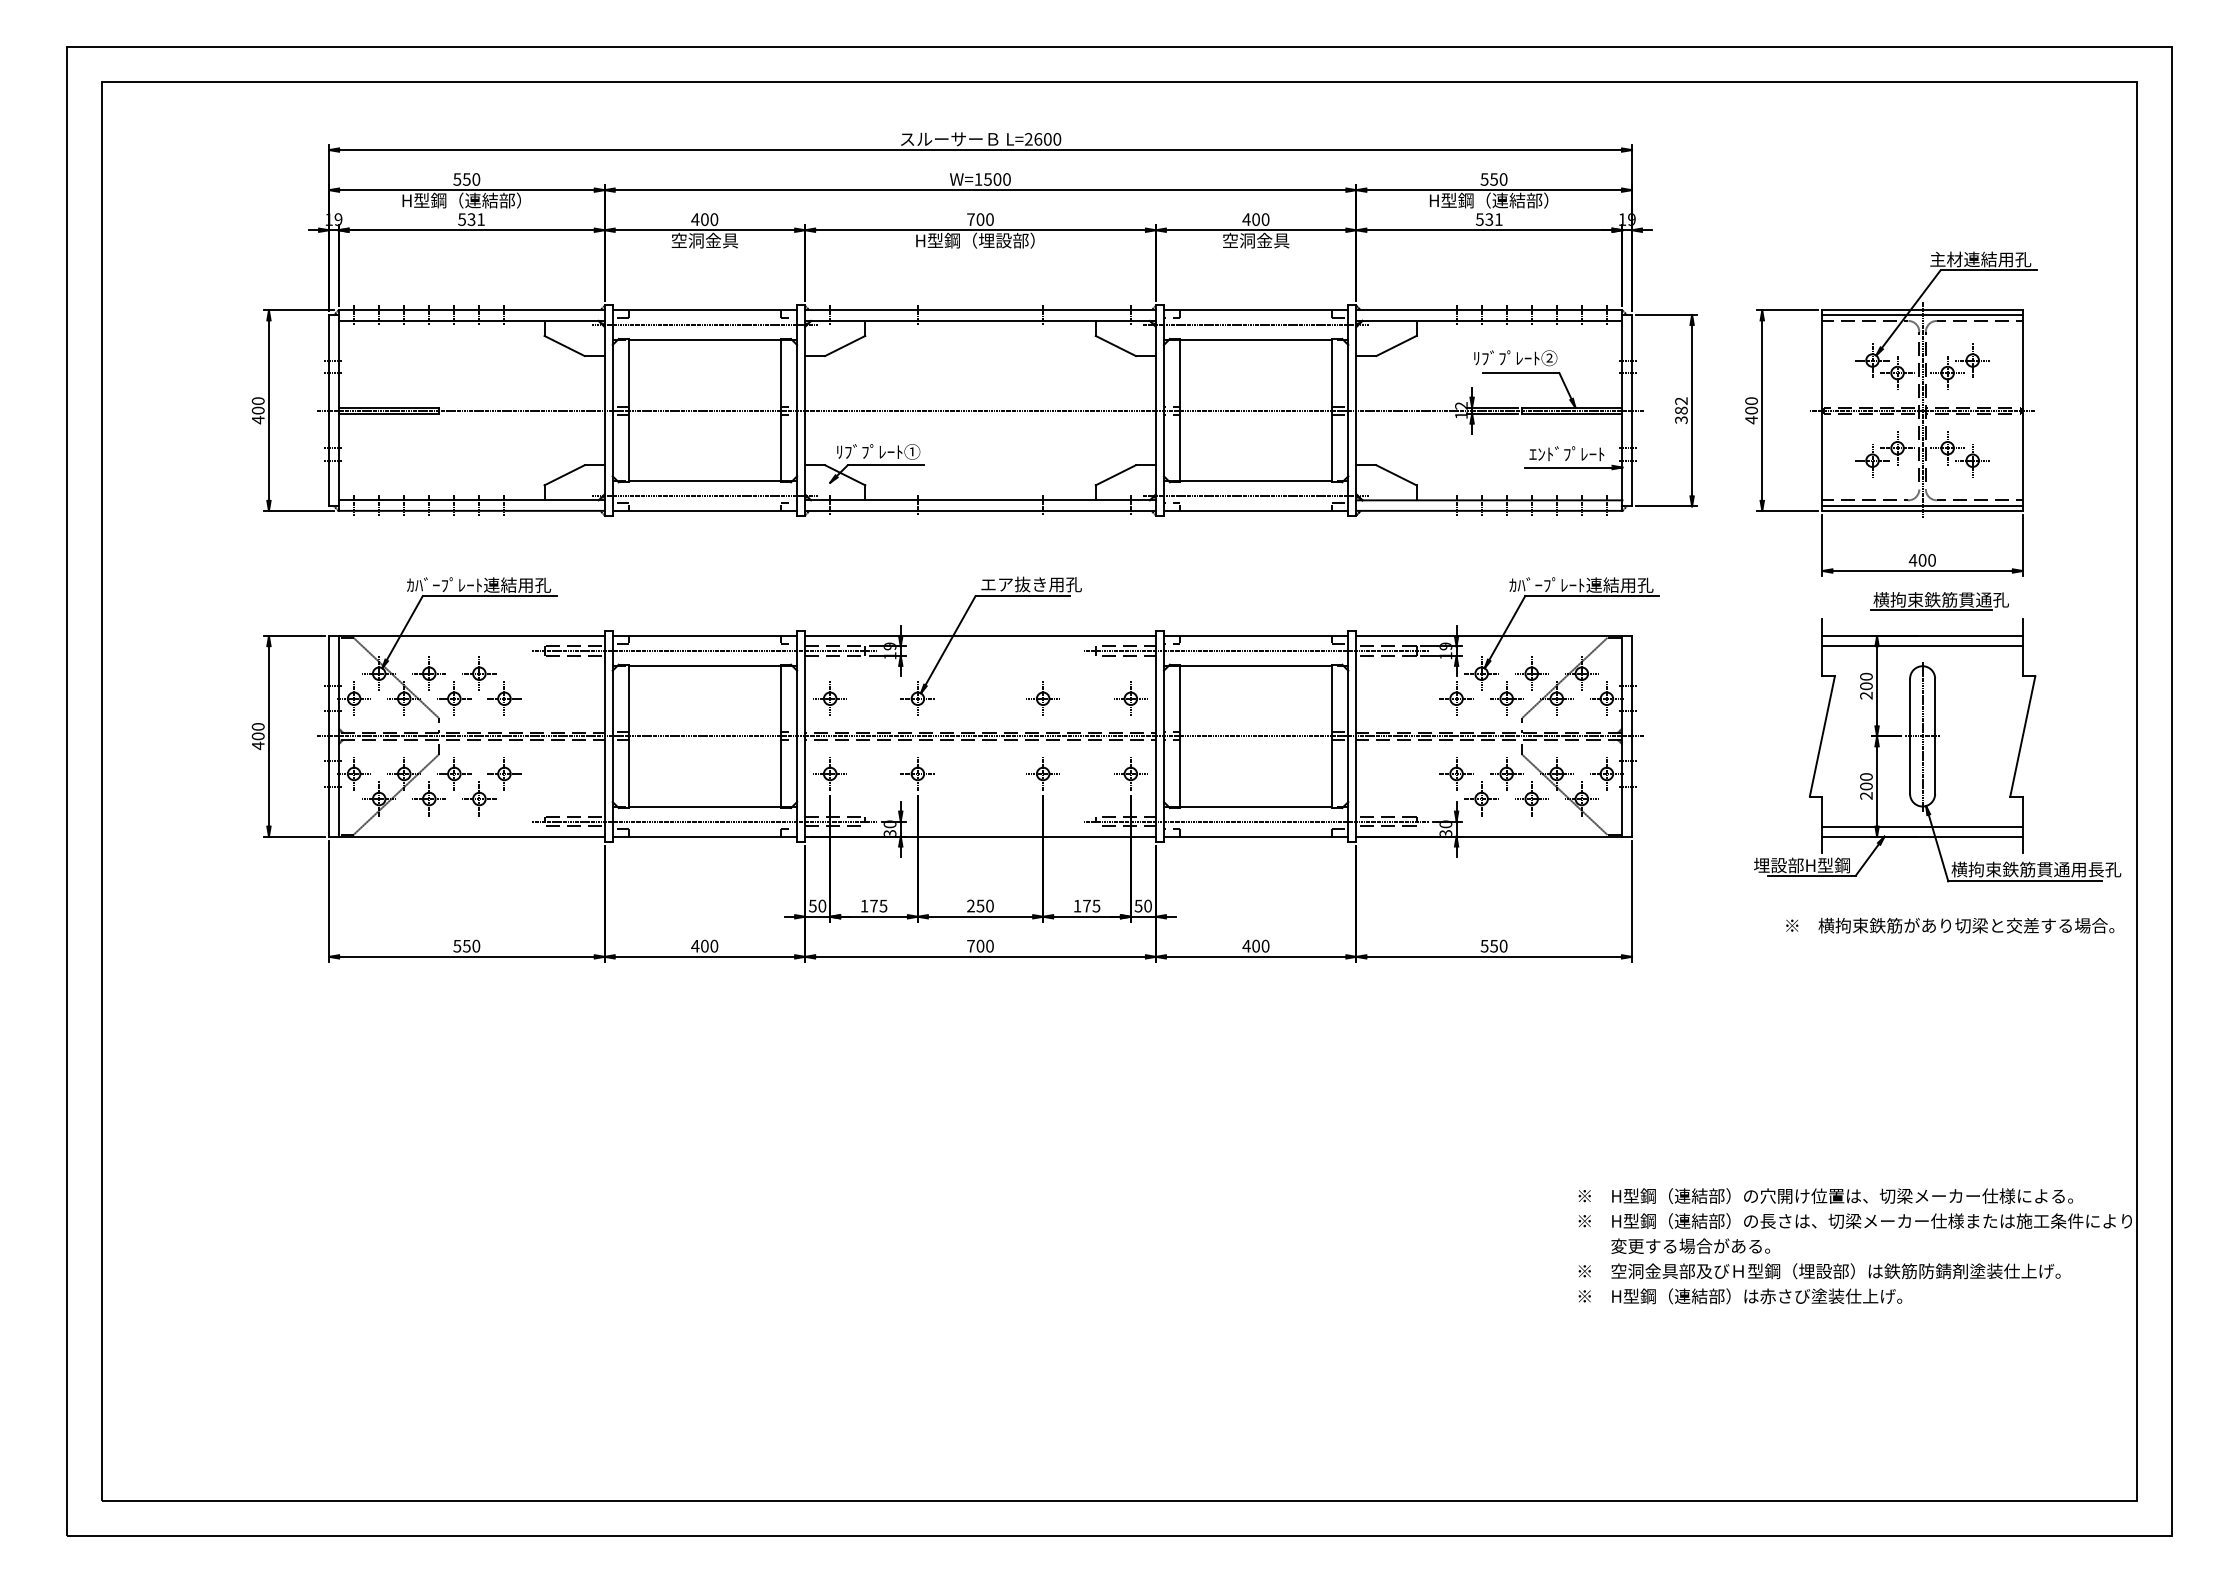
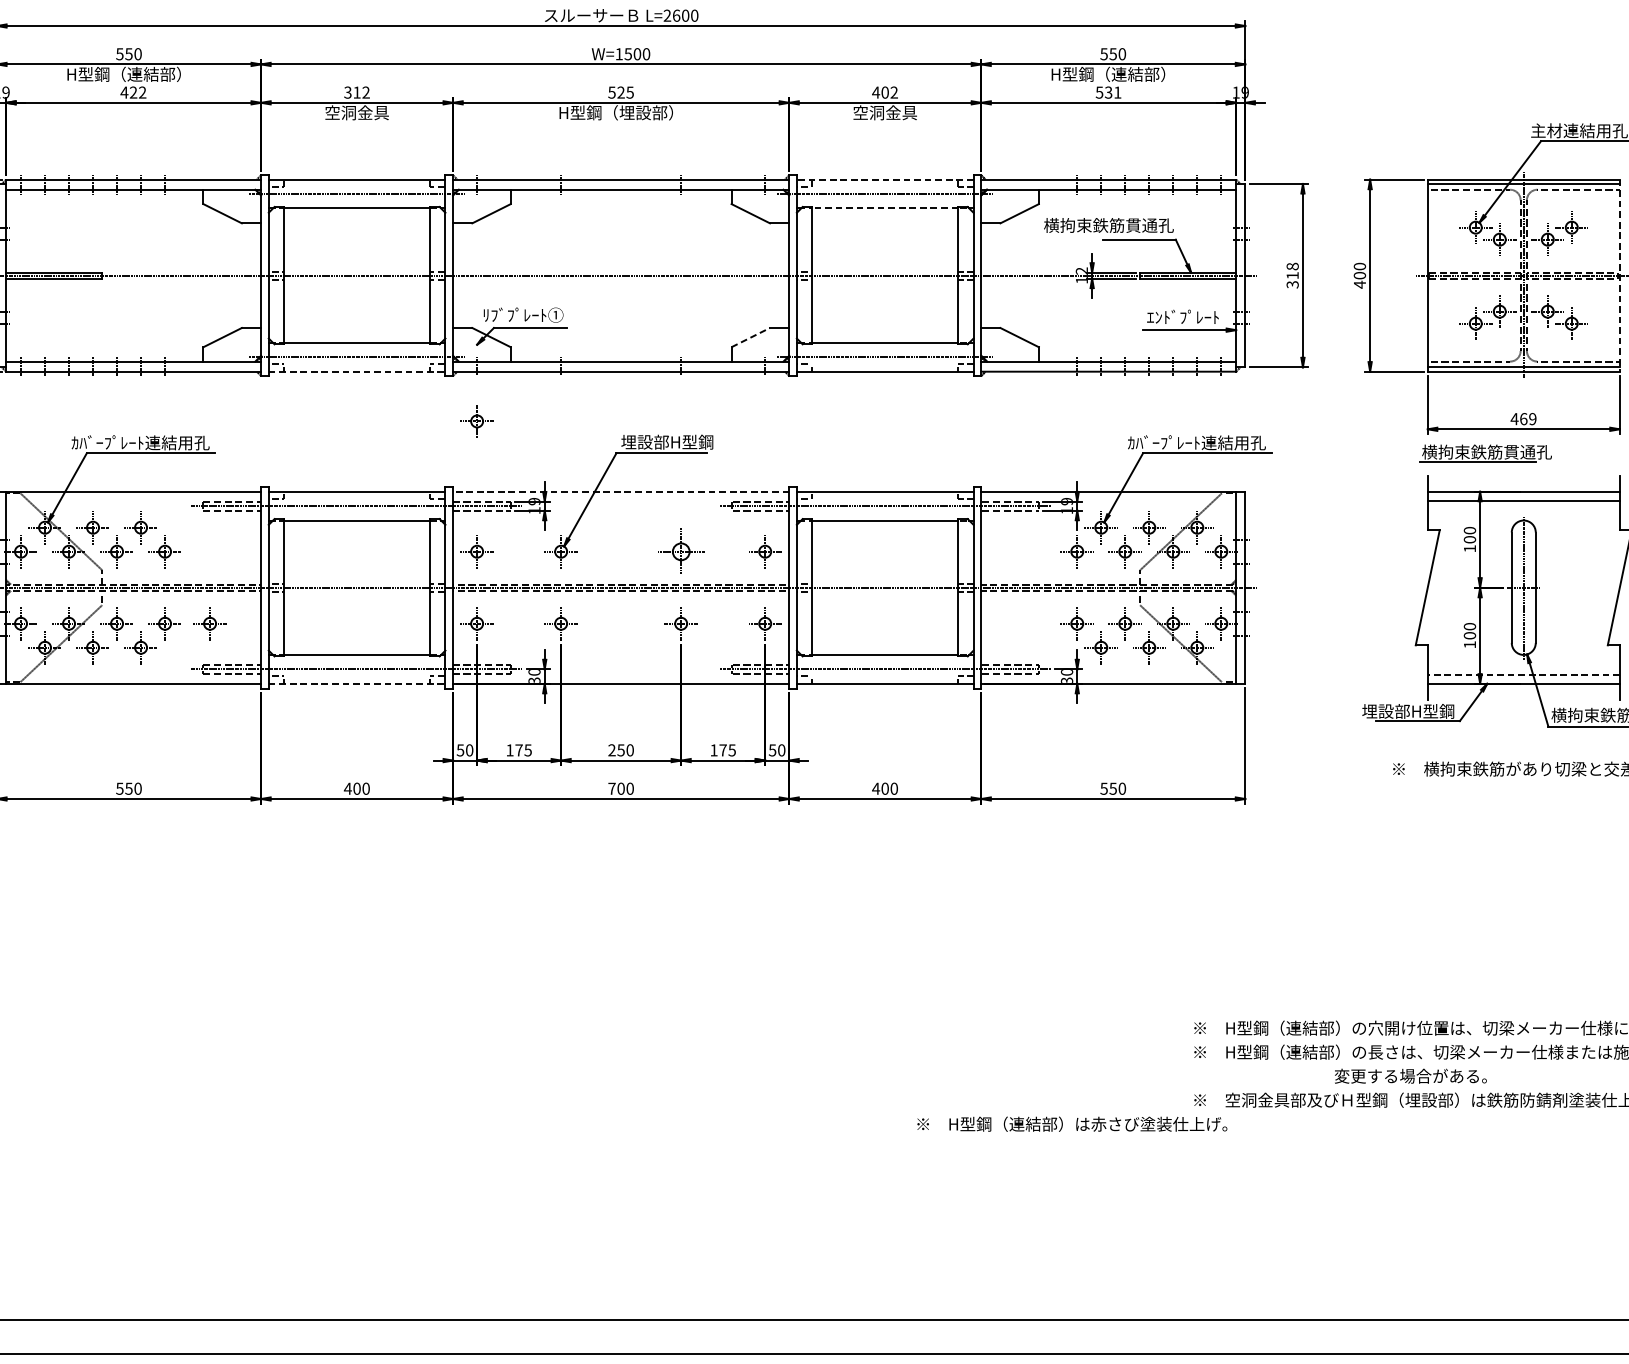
text: (470, 219) -> (132, 92), 531 -> 422
text: (704, 219) -> (356, 92), 400 -> 312
text: (980, 219) -> (621, 92), 700 -> 525
text: (1265, 219) -> (894, 92), 400 -> 402
line: (1255, 310) -> (884, 179), solid -> dashed
line: (1255, 340) -> (884, 208), solid -> dashed
text: (1489, 358) -> (1108, 225), ﾘﾌﾞﾌﾟﾚｰﾄ② -> 横拘束鉄筋貫通孔
text: (1681, 405) -> (1292, 270), 382 -> 318
line: (2022, 411) -> (1619, 276), solid -> dashed
line: (1116, 475) -> (751, 337), solid -> dashed
line: (705, 510) -> (357, 371), solid -> dashed
text: (1926, 560) -> (1527, 419), 400 -> 469
part: (829, 562) -> (476, 421), added
text: (1030, 584) -> (669, 442), エア抜き用孔 -> 埋設部H型鋼
part: (1939, 601) -> (1485, 453), moved
line: (980, 636) -> (621, 492), solid -> dashed
text: (1866, 695) -> (1470, 548), 200 -> 100
part: (1042, 698) -> (680, 551), size x1.4
part: (551, 773) -> (210, 623), added
text: (1866, 795) -> (1470, 644), 200 -> 100
line: (1922, 827) -> (1523, 675), solid -> dashed
line: (705, 836) -> (357, 683), solid -> dashed
text: (1690, 1245) -> (1410, 1075), moved
text: (1740, 1296) -> (1072, 1124), moved

